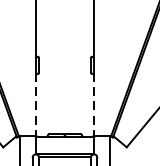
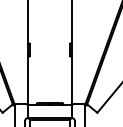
line: (36, 105) -> (28, 80), dashed -> solid
line: (93, 105) -> (71, 80), dashed -> solid

